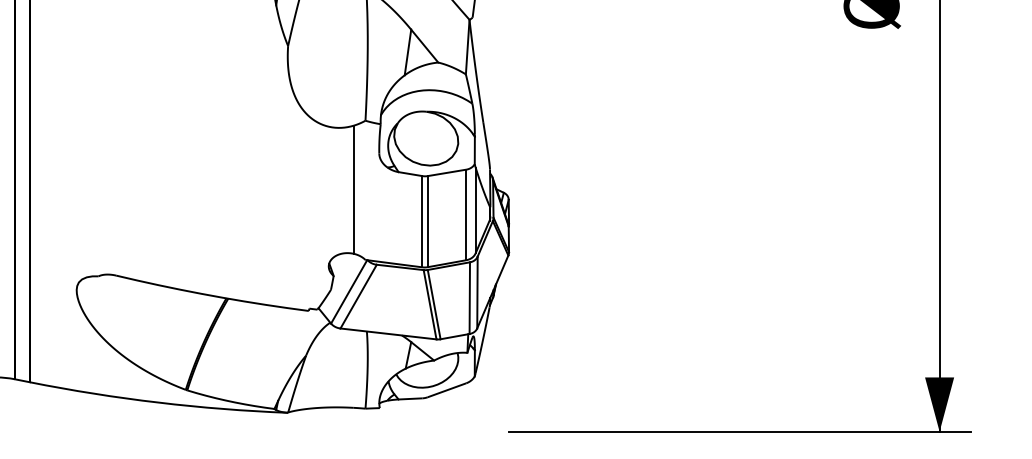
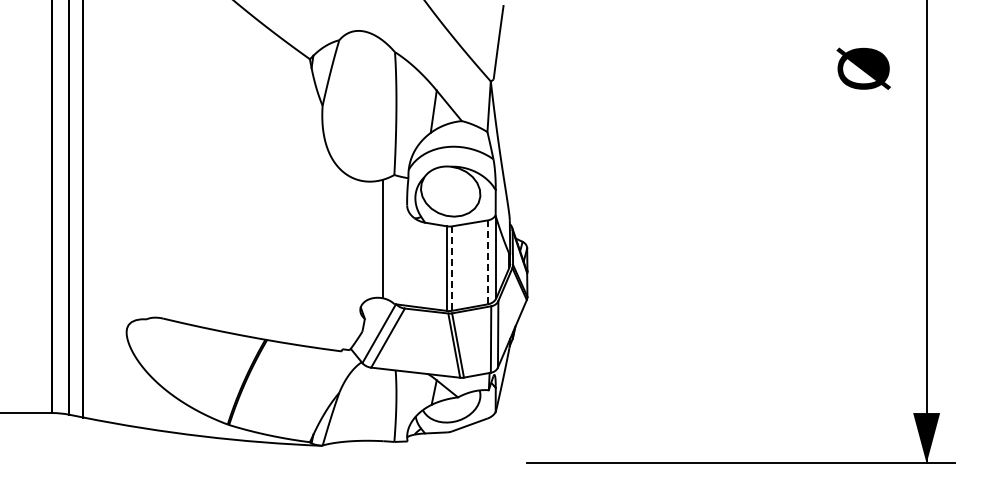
line: (465, 215) -> (487, 262), solid -> dashed
line: (428, 222) -> (452, 269), solid -> dashed

